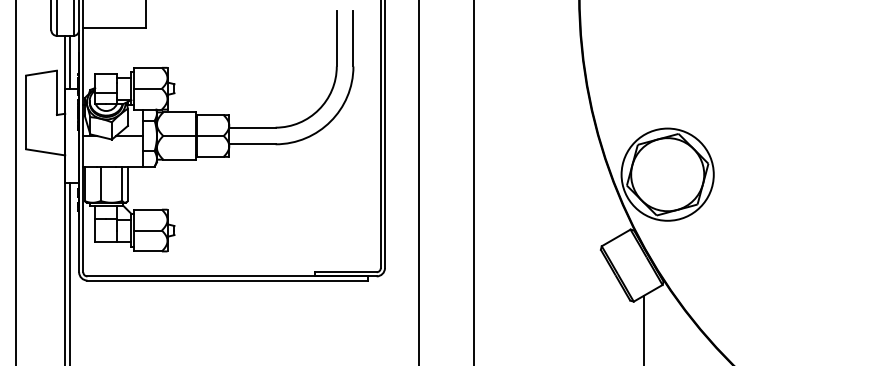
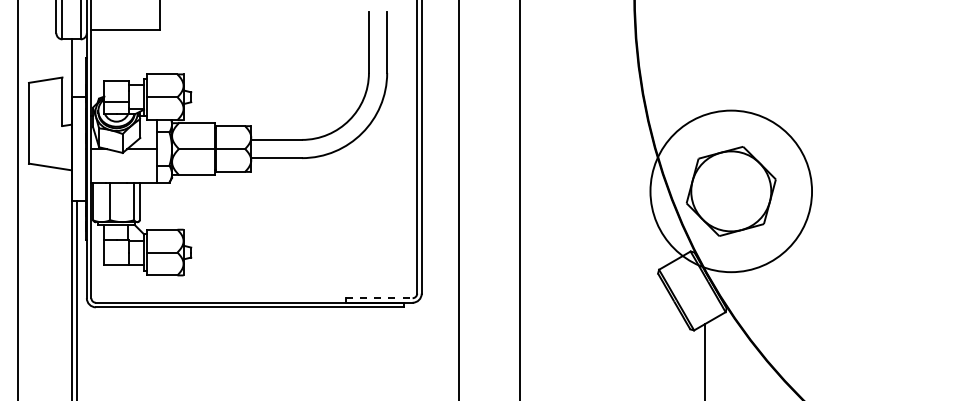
line: (69, 62) -> (76, 68), removed
circle: (666, 173) -> (730, 190), size x1.6
line: (346, 272) -> (379, 298), solid -> dashed

